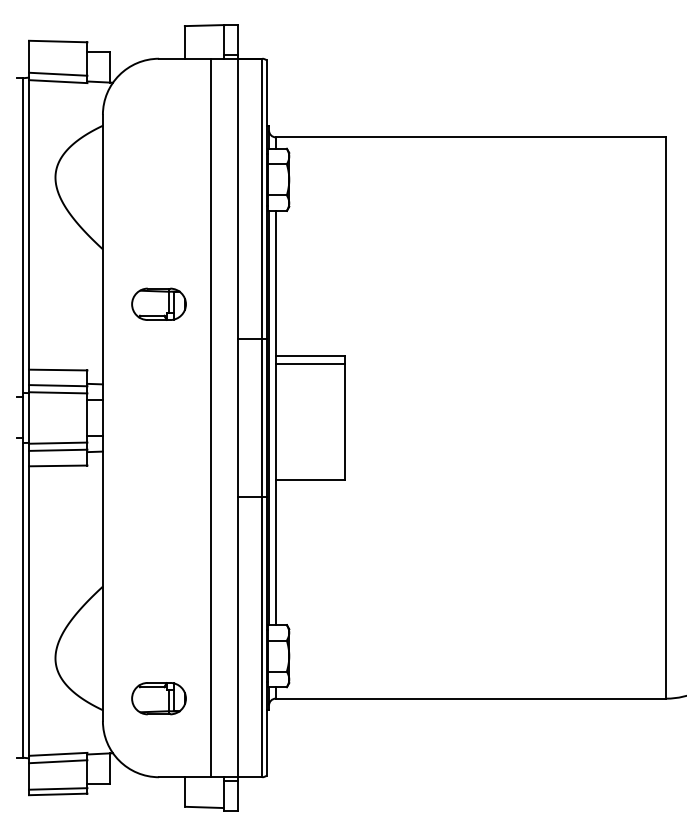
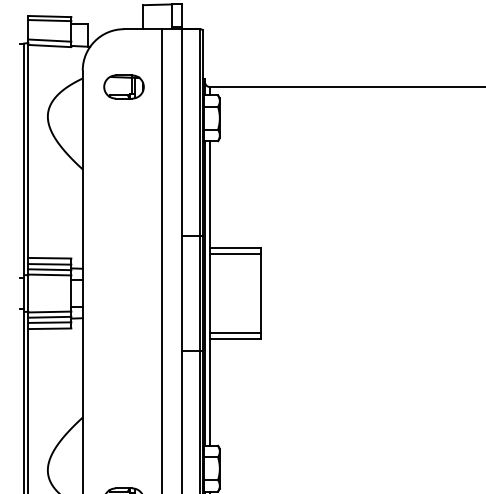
line: (58, 46) -> (50, 20), added
part: (158, 303) -> (123, 86), moved
line: (58, 377) -> (50, 263), added
line: (58, 457) -> (50, 322), added
line: (310, 471) -> (235, 332), added

